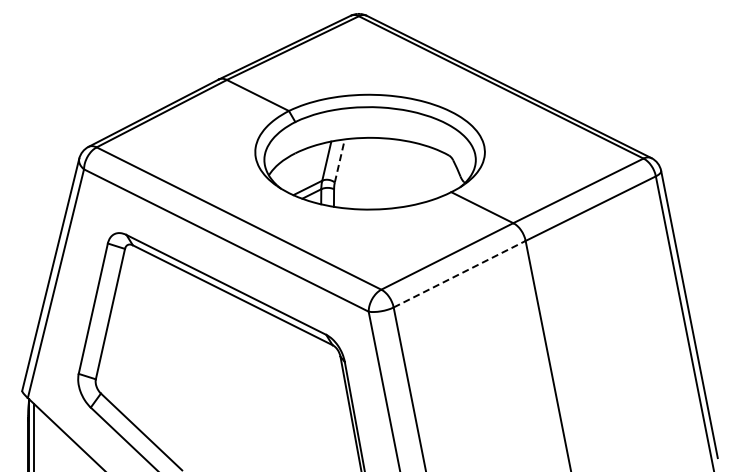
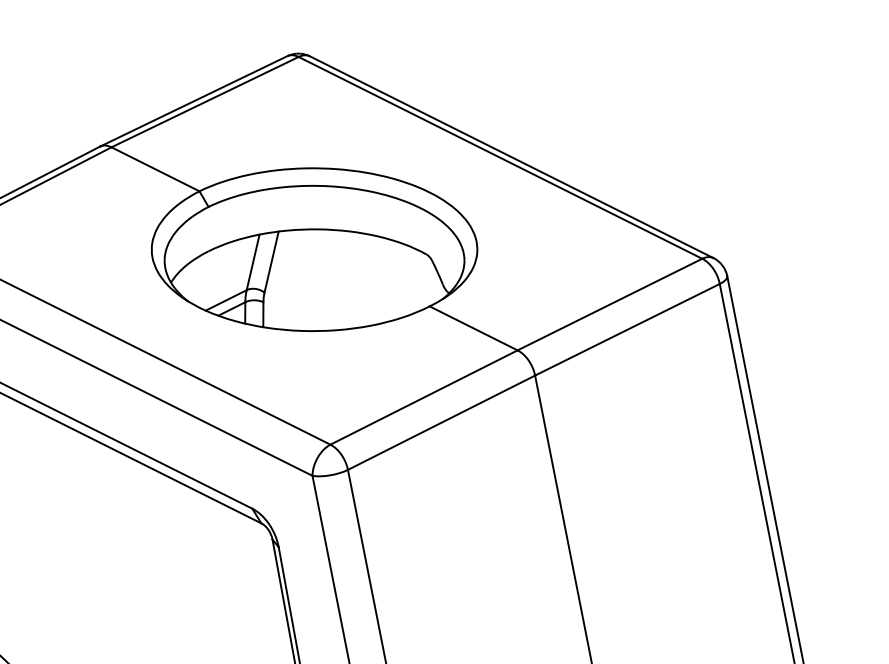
line: (339, 160) -> (271, 261), dashed -> solid
line: (459, 274) -> (441, 423), dashed -> solid

